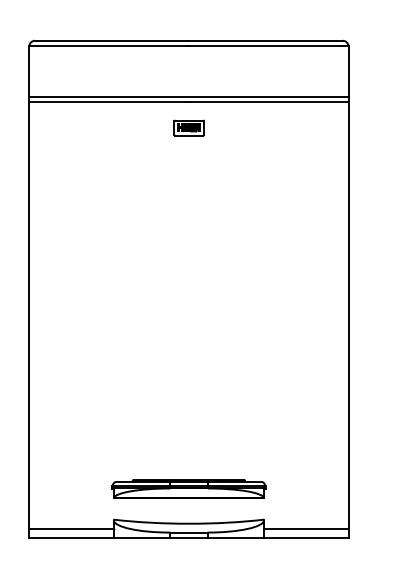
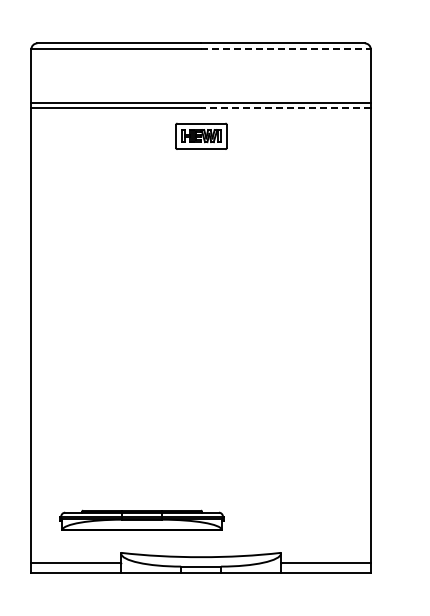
line: (268, 46) -> (285, 49), solid -> dashed
line: (268, 101) -> (285, 108), solid -> dashed
part: (189, 127) -> (201, 135), size x1.6
part: (188, 488) -> (141, 519), moved

